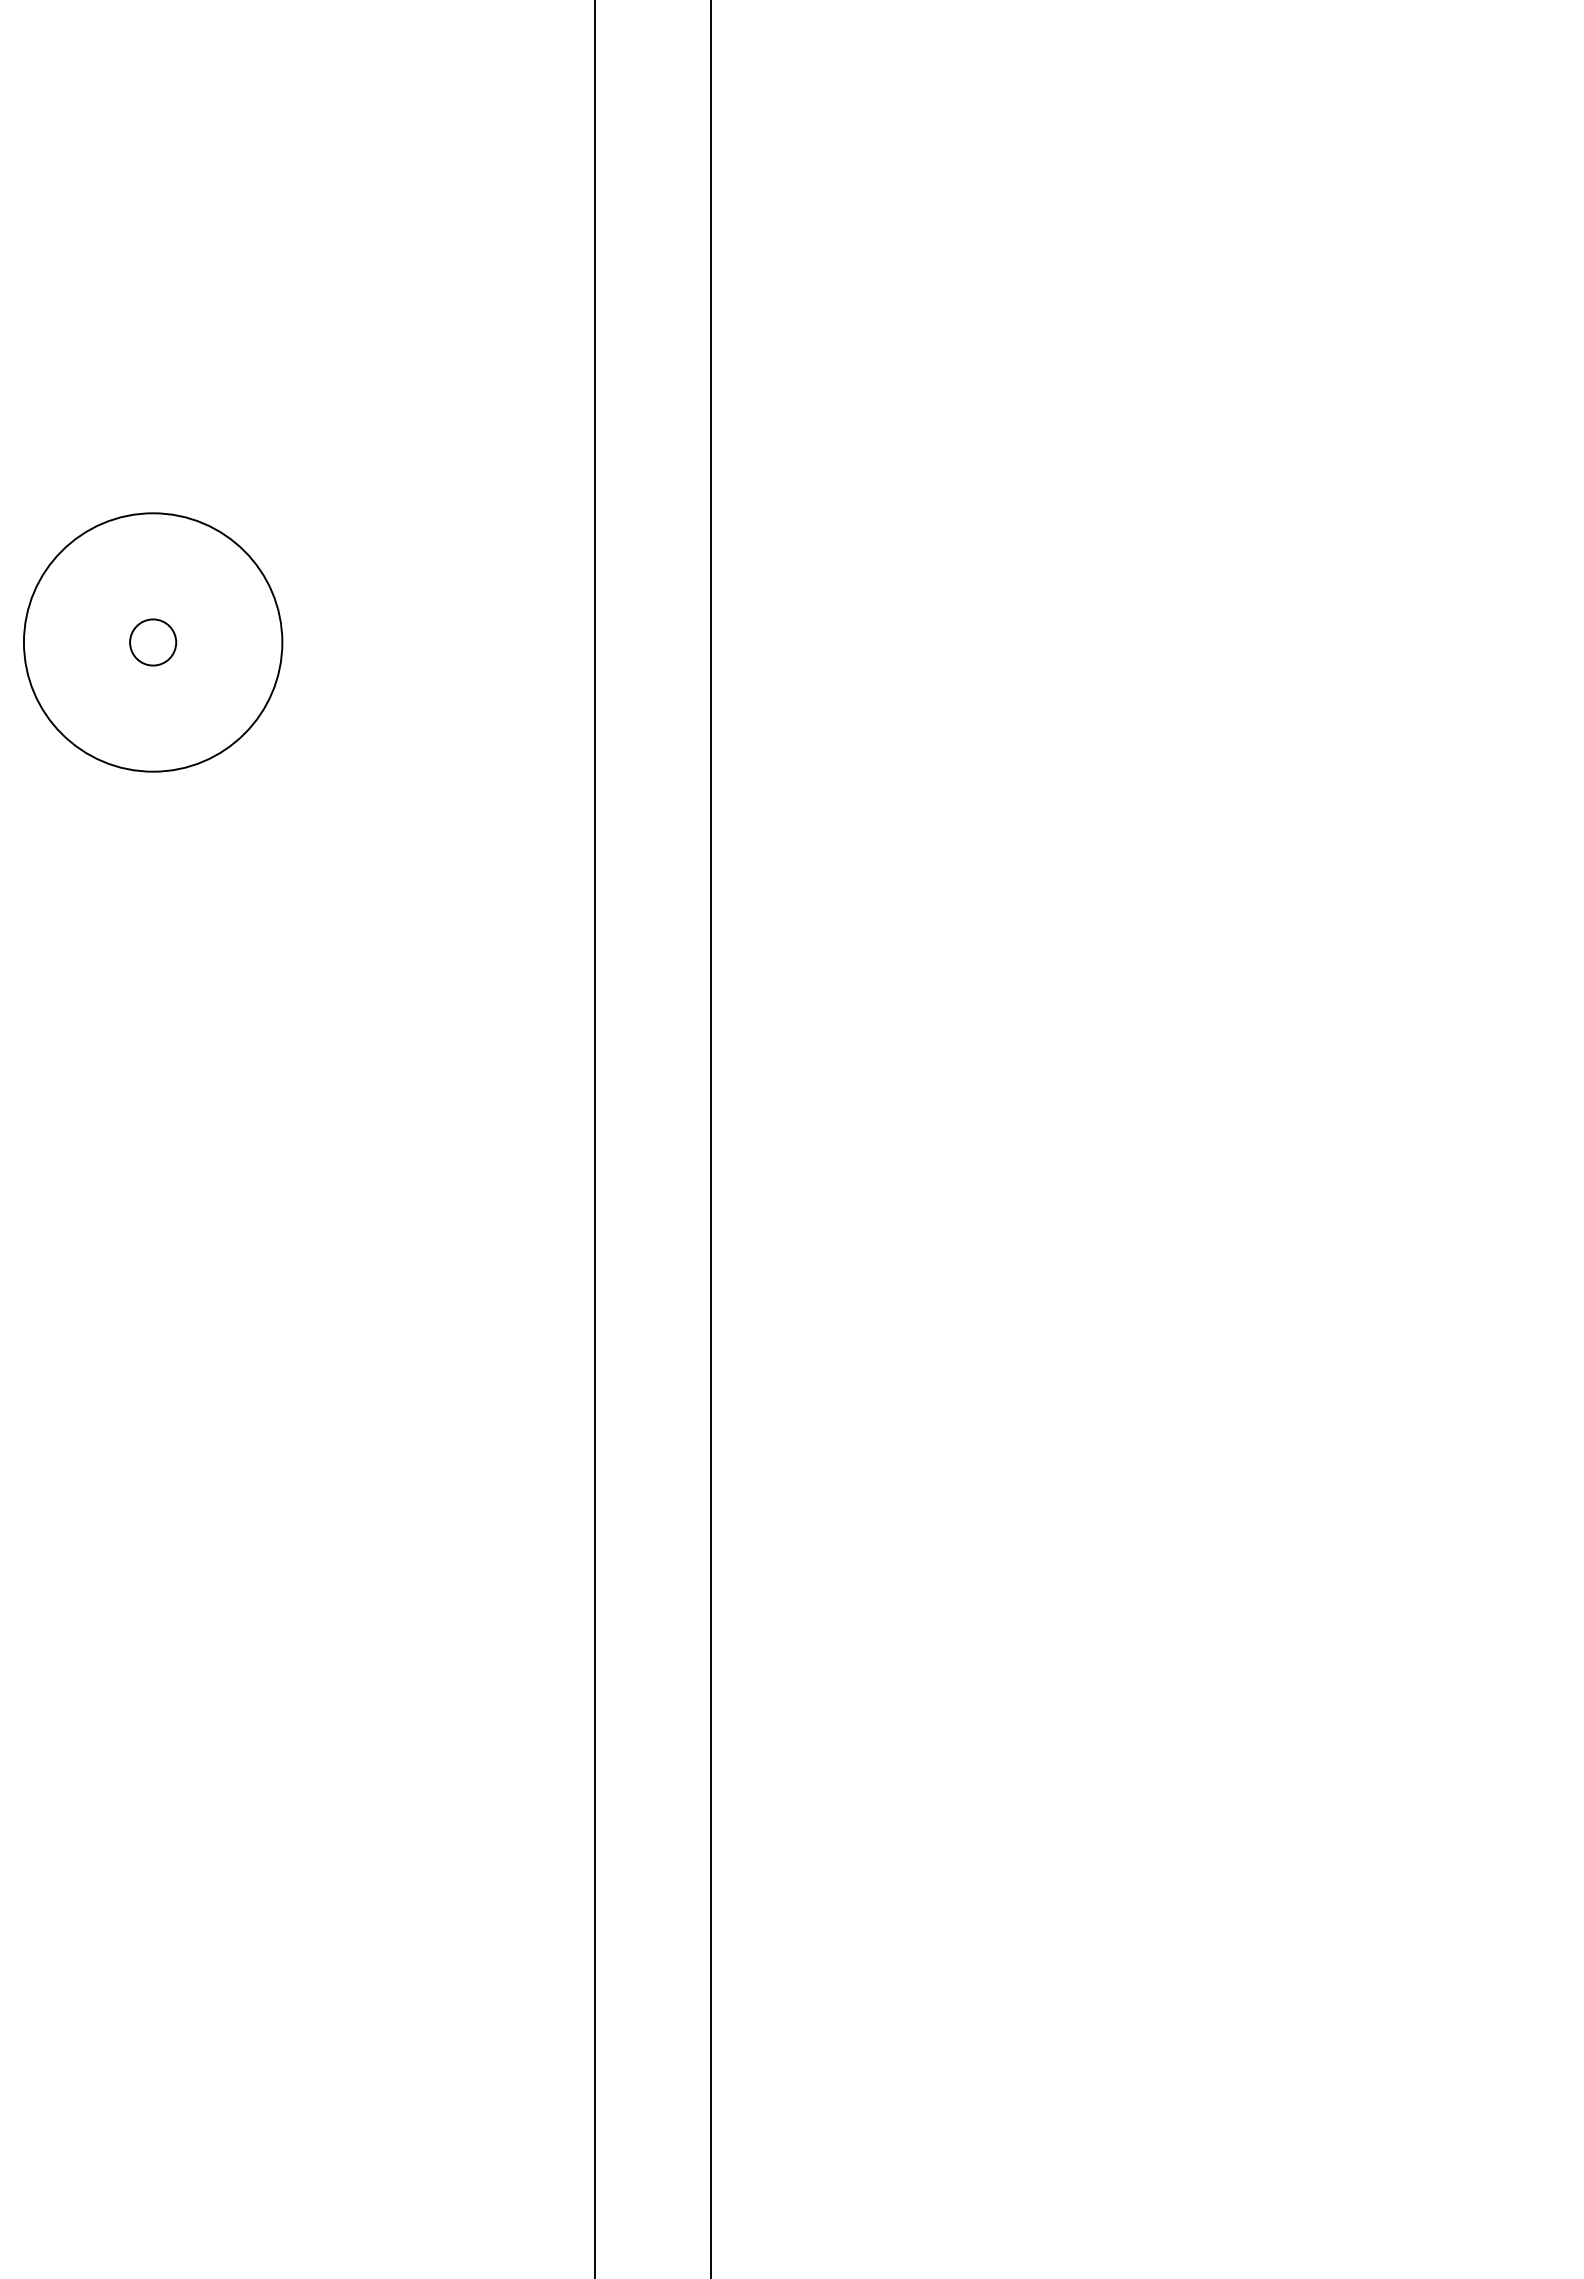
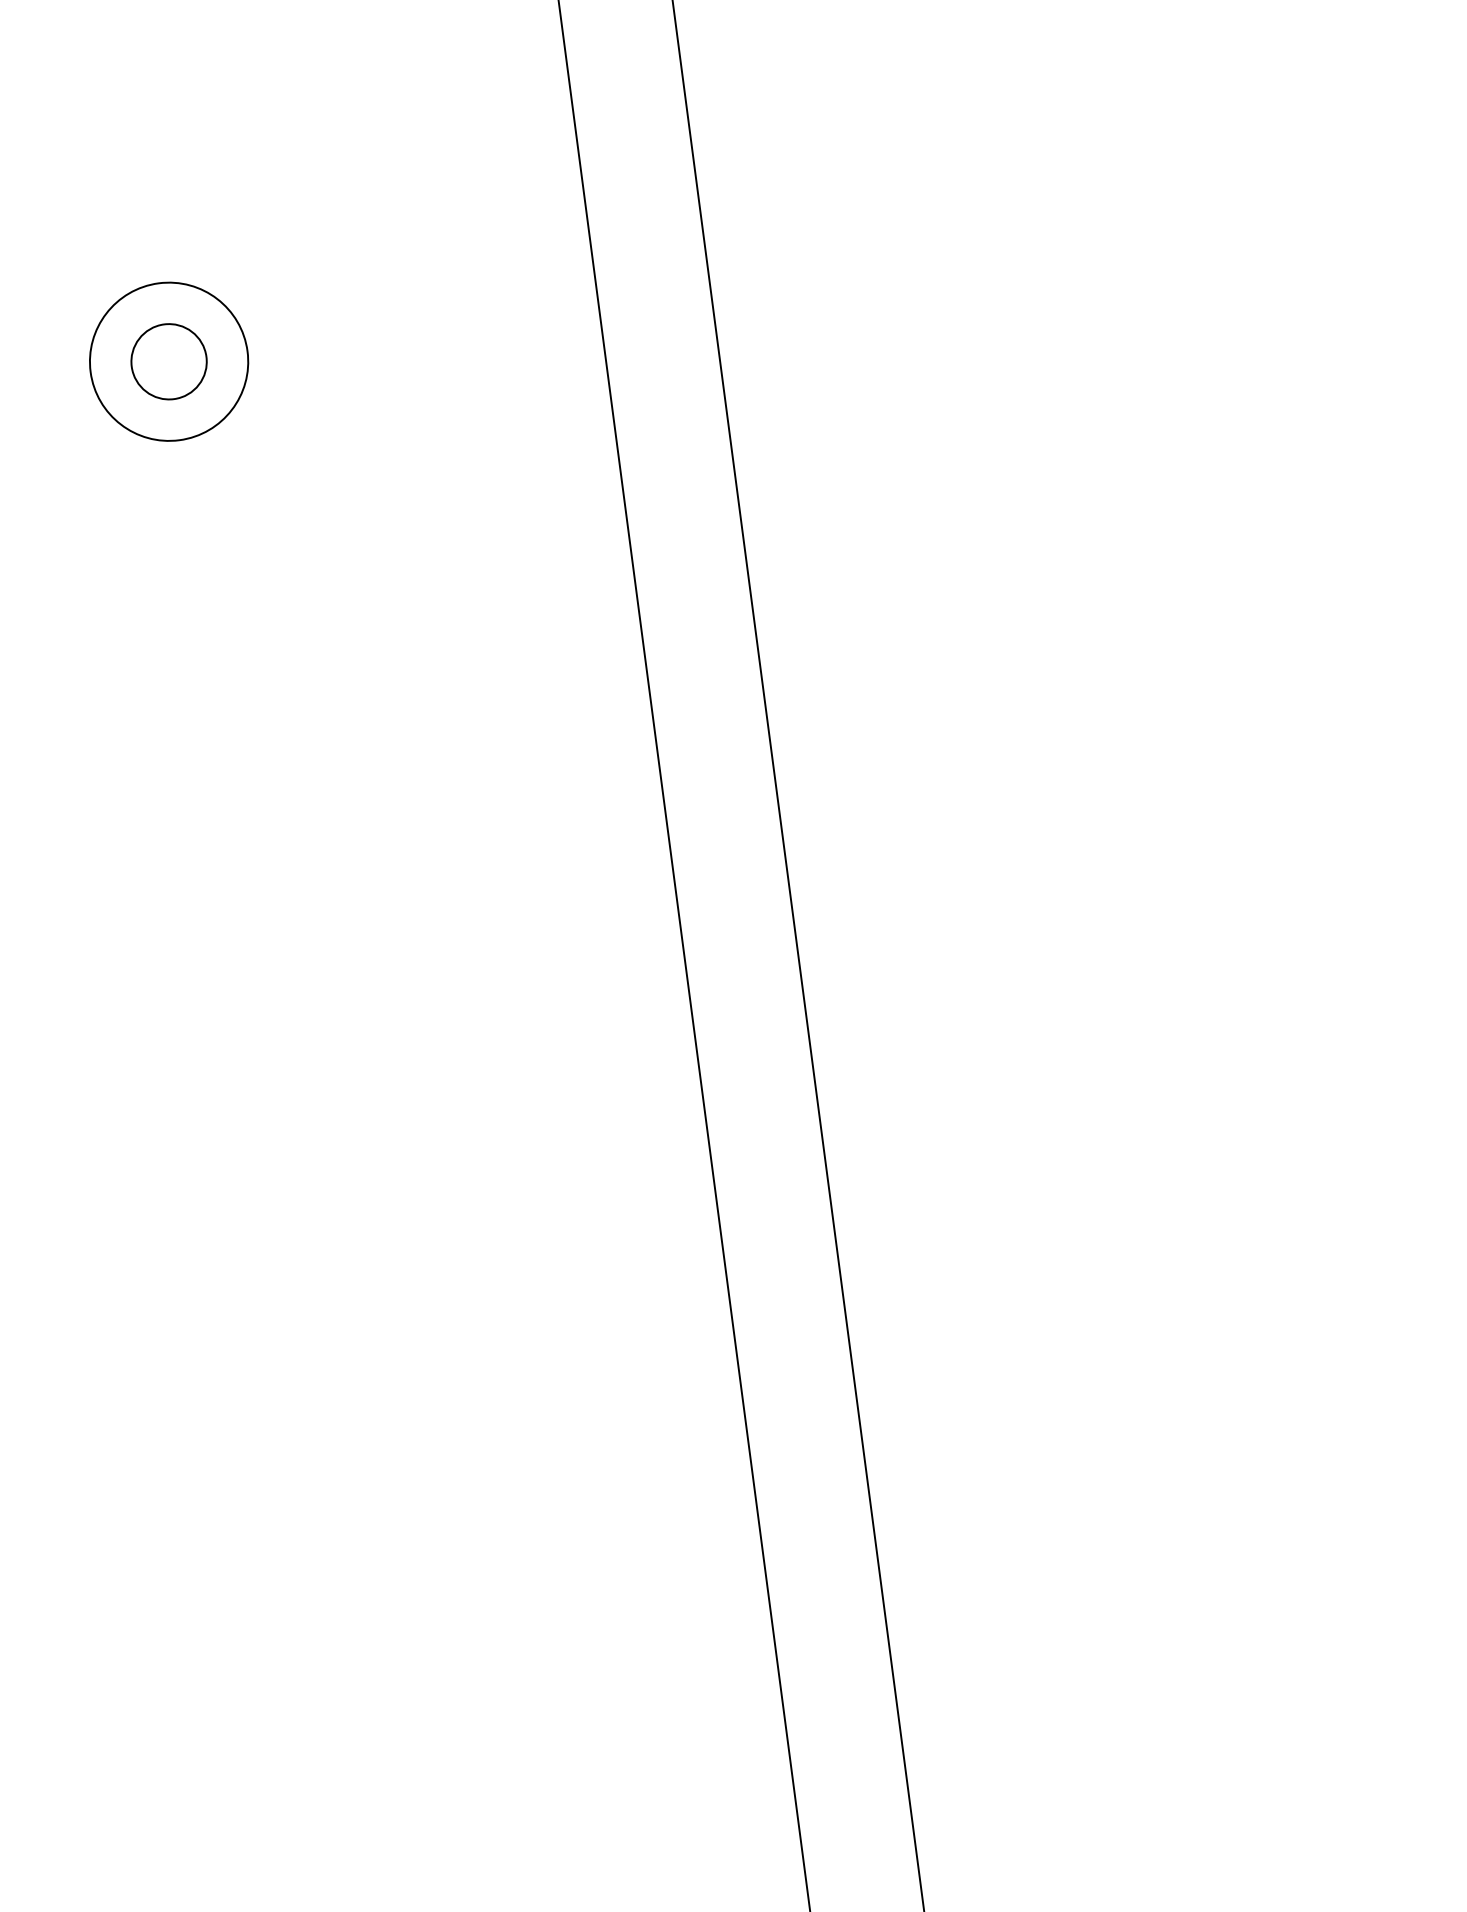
circle: (152, 642) -> (168, 361), size x0.62
circle: (152, 642) -> (168, 361), size x1.67

